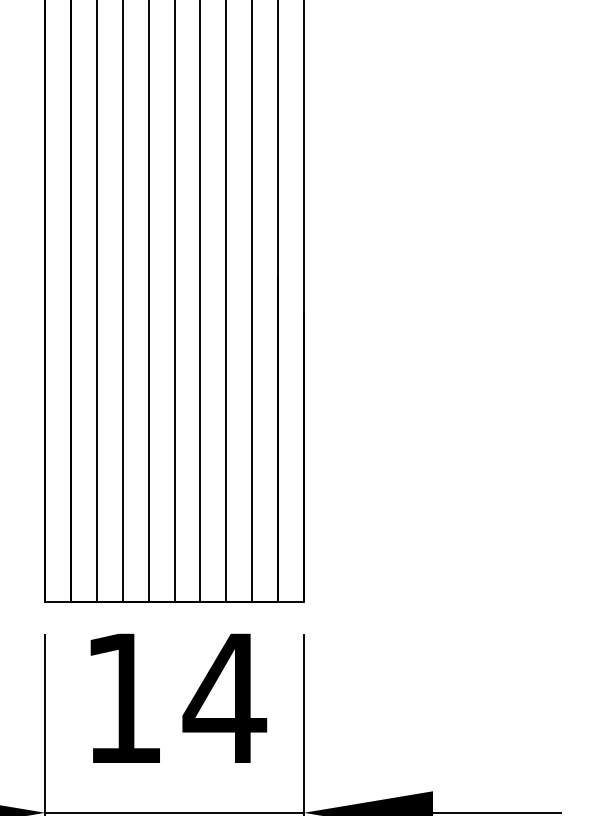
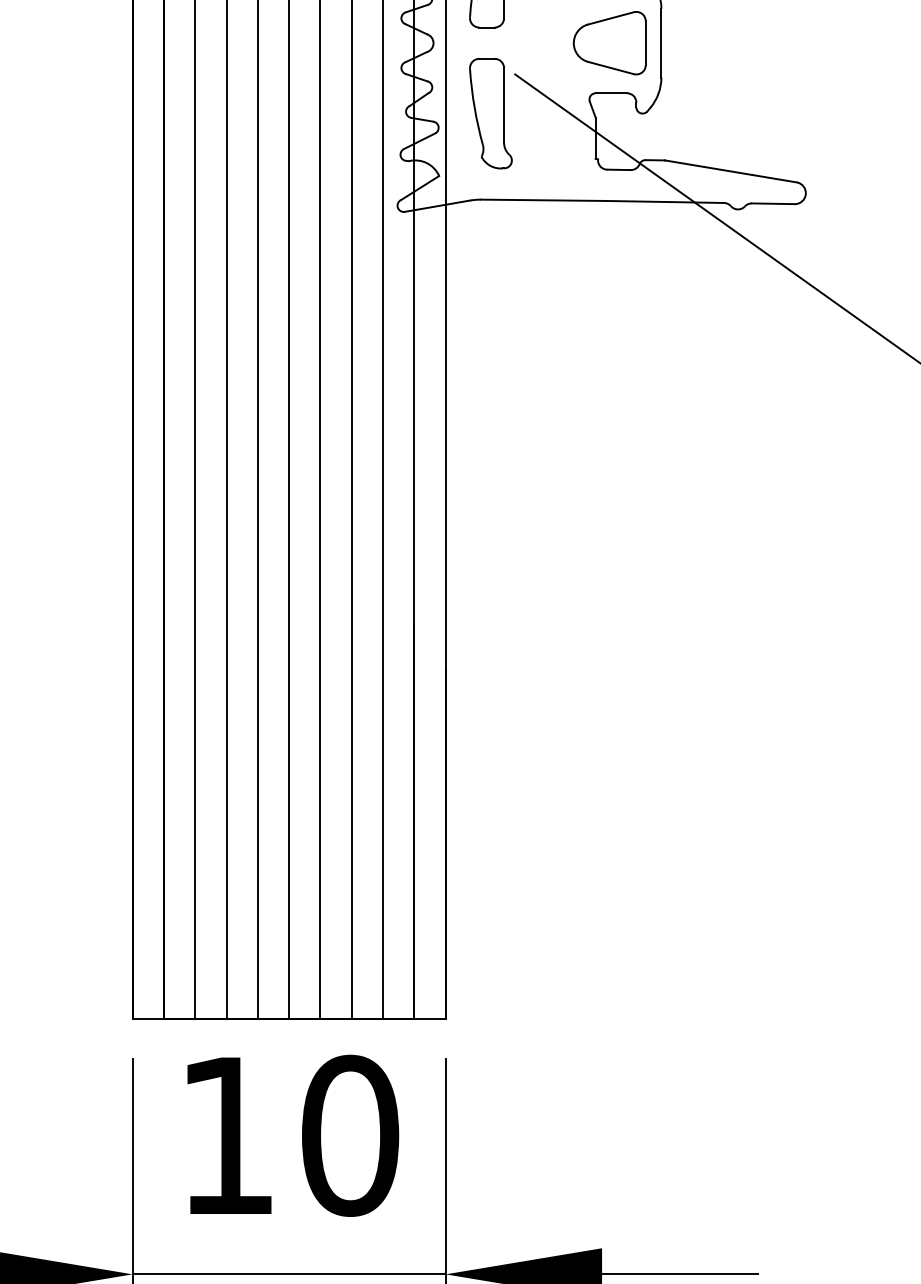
text: (224, 698) -> (349, 1135), 14 -> 10

